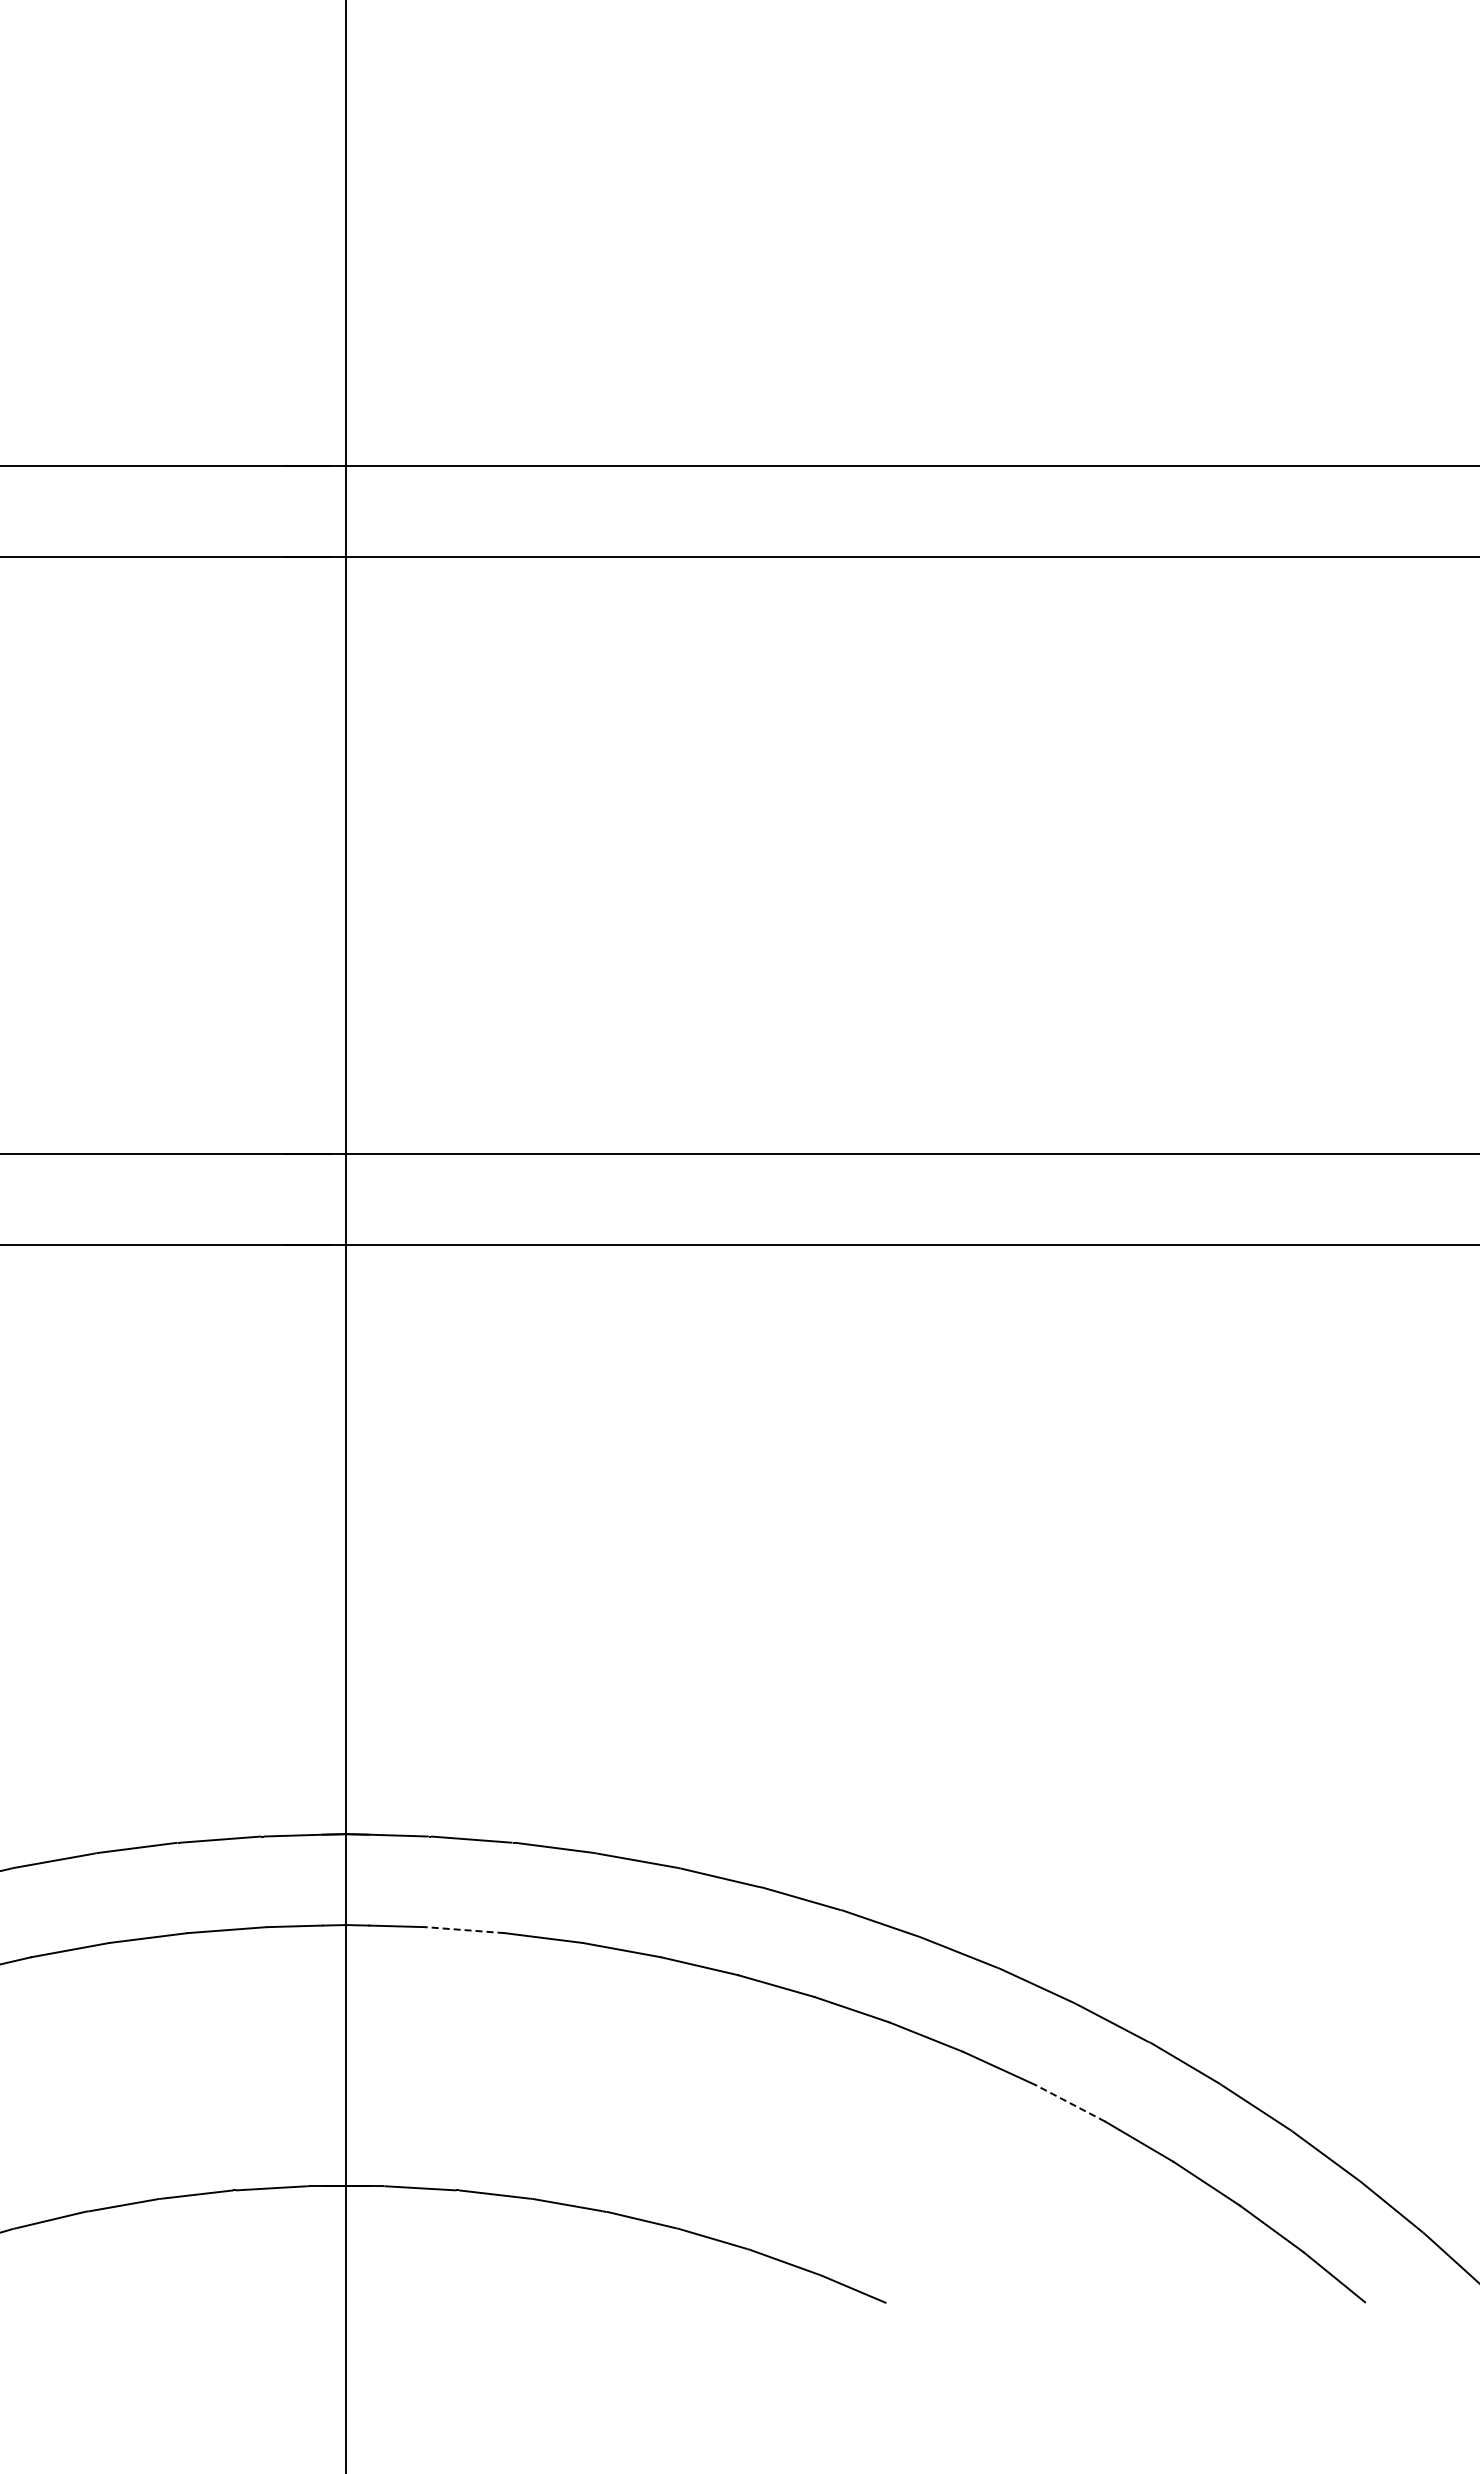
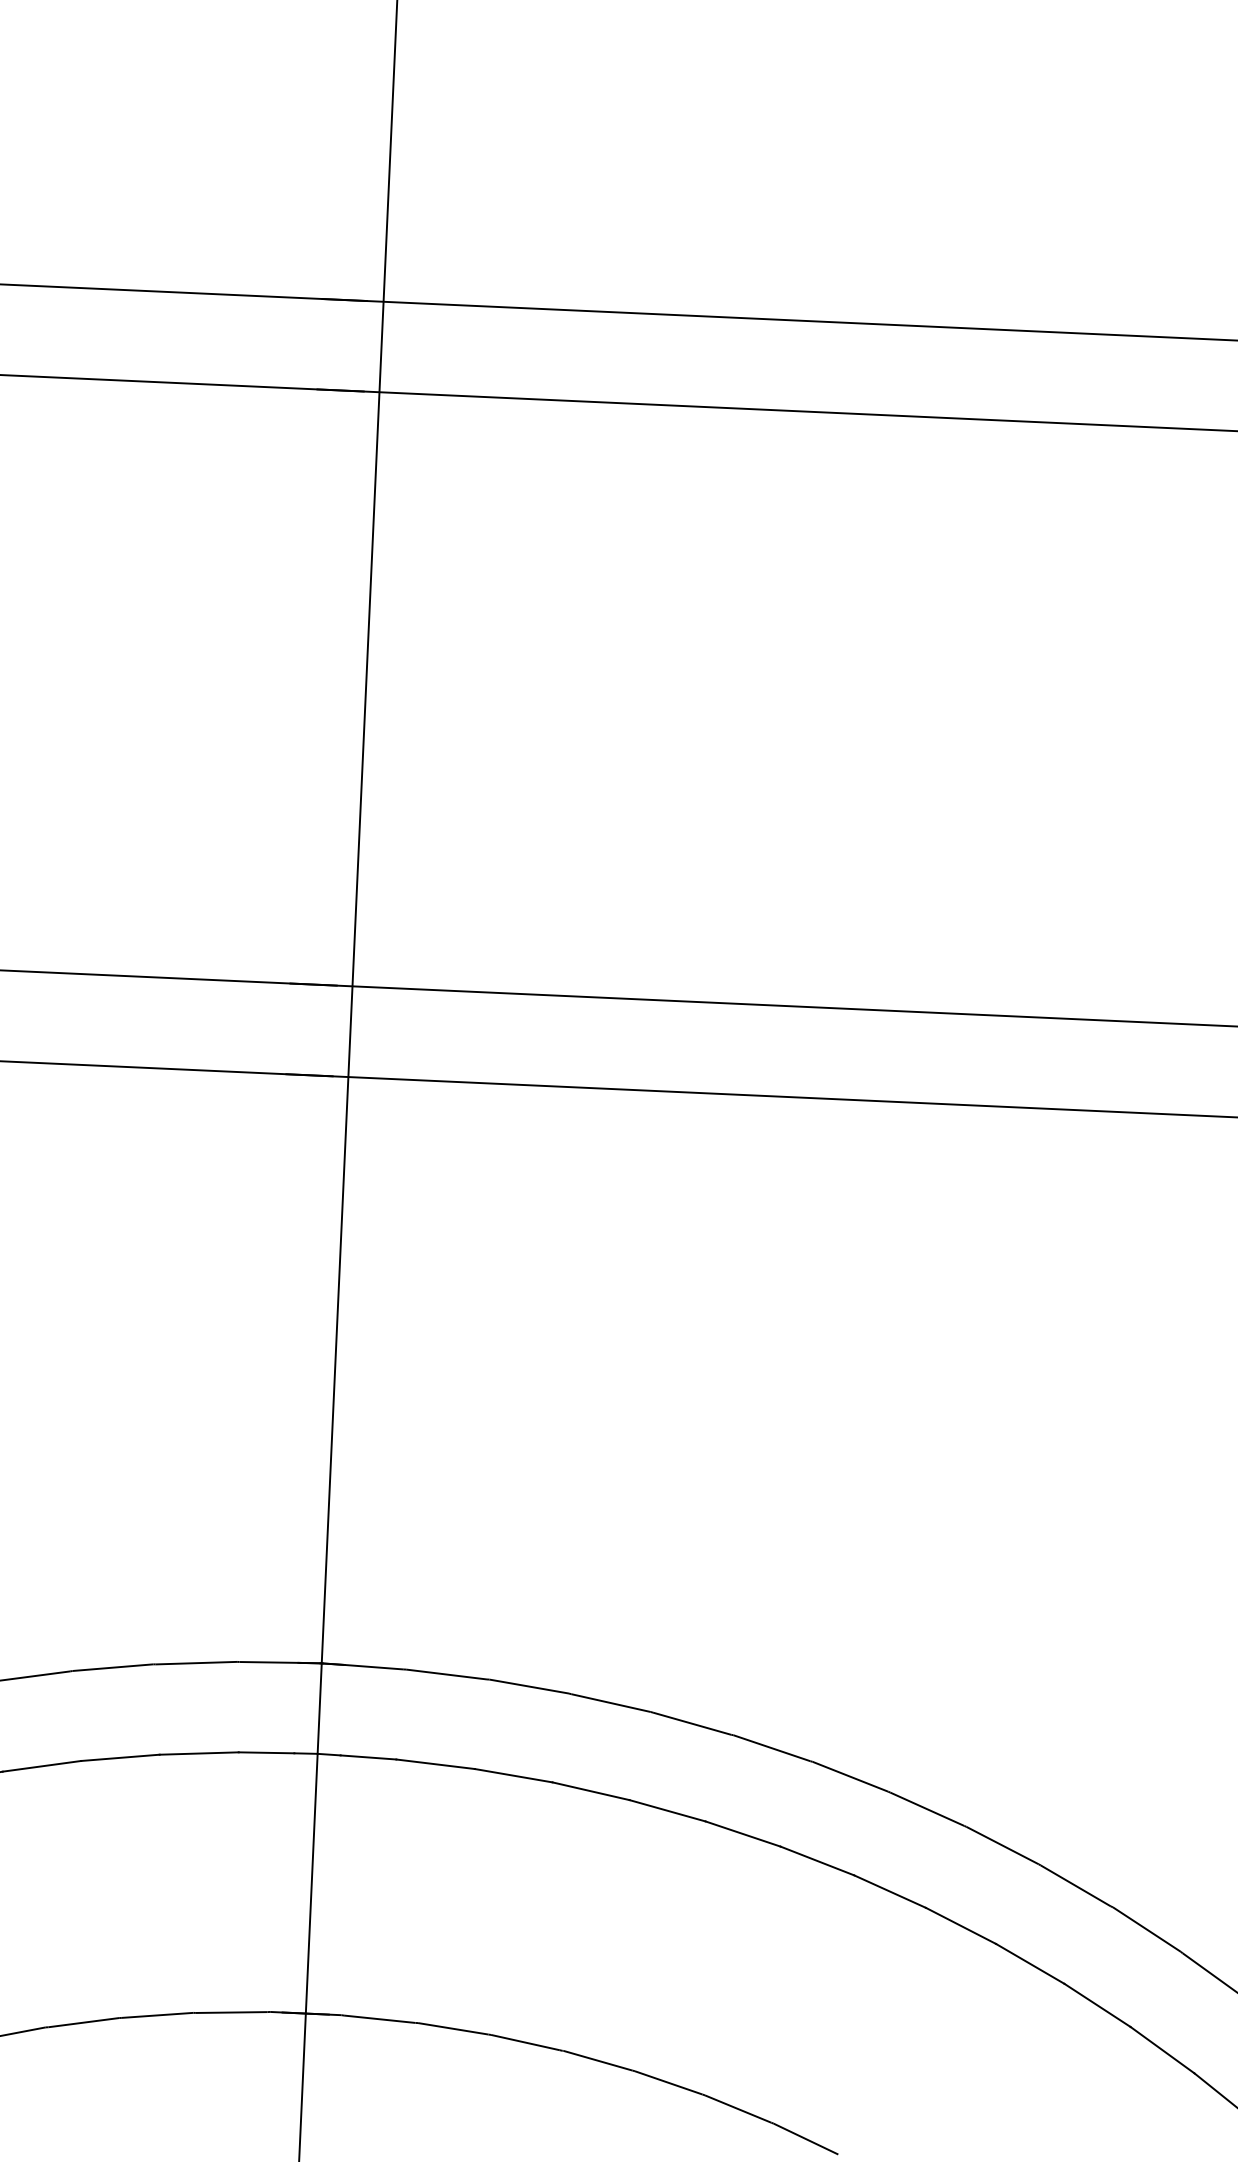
line: (464, 1930) -> (435, 1764), dashed -> solid
line: (1070, 2103) -> (1030, 1964), dashed -> solid

